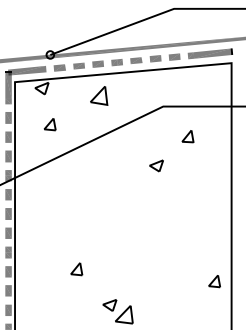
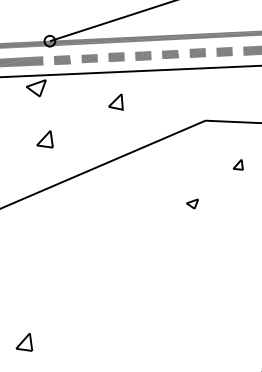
part: (99, 95) -> (116, 101), size x0.6
part: (187, 136) -> (237, 164), size x0.6
part: (156, 165) -> (192, 203), size x0.6
part: (76, 269) -> (24, 342), moved

